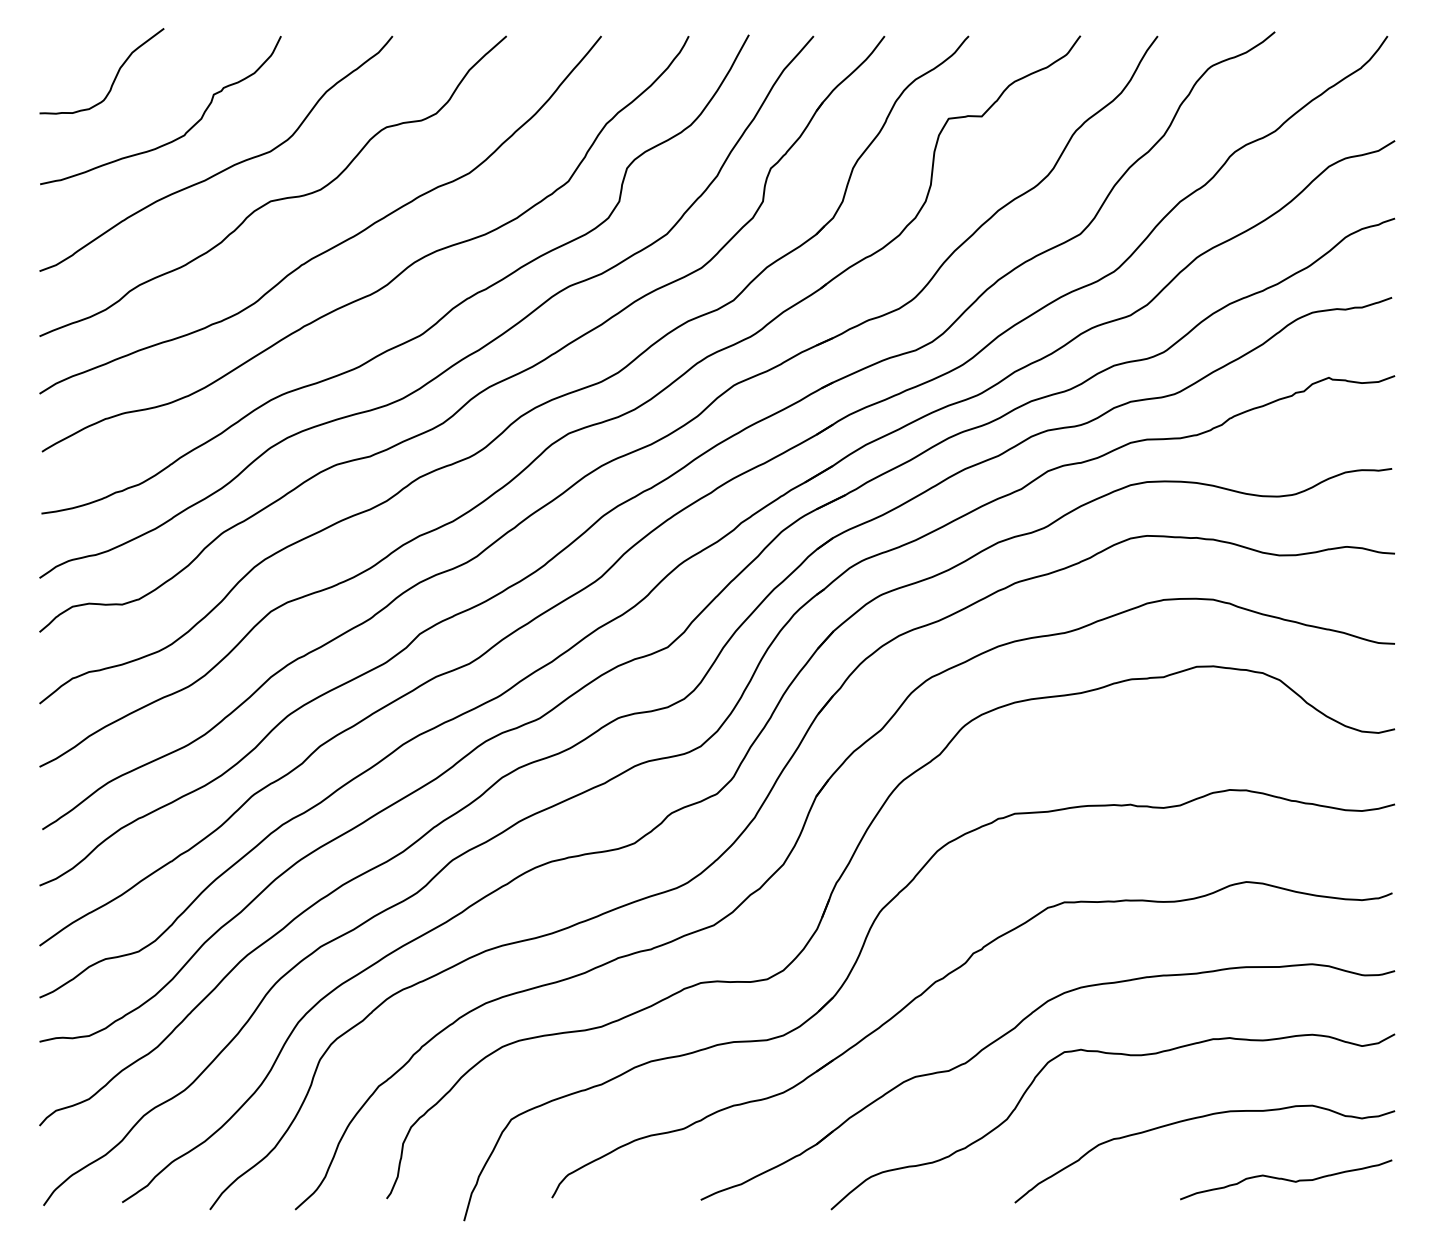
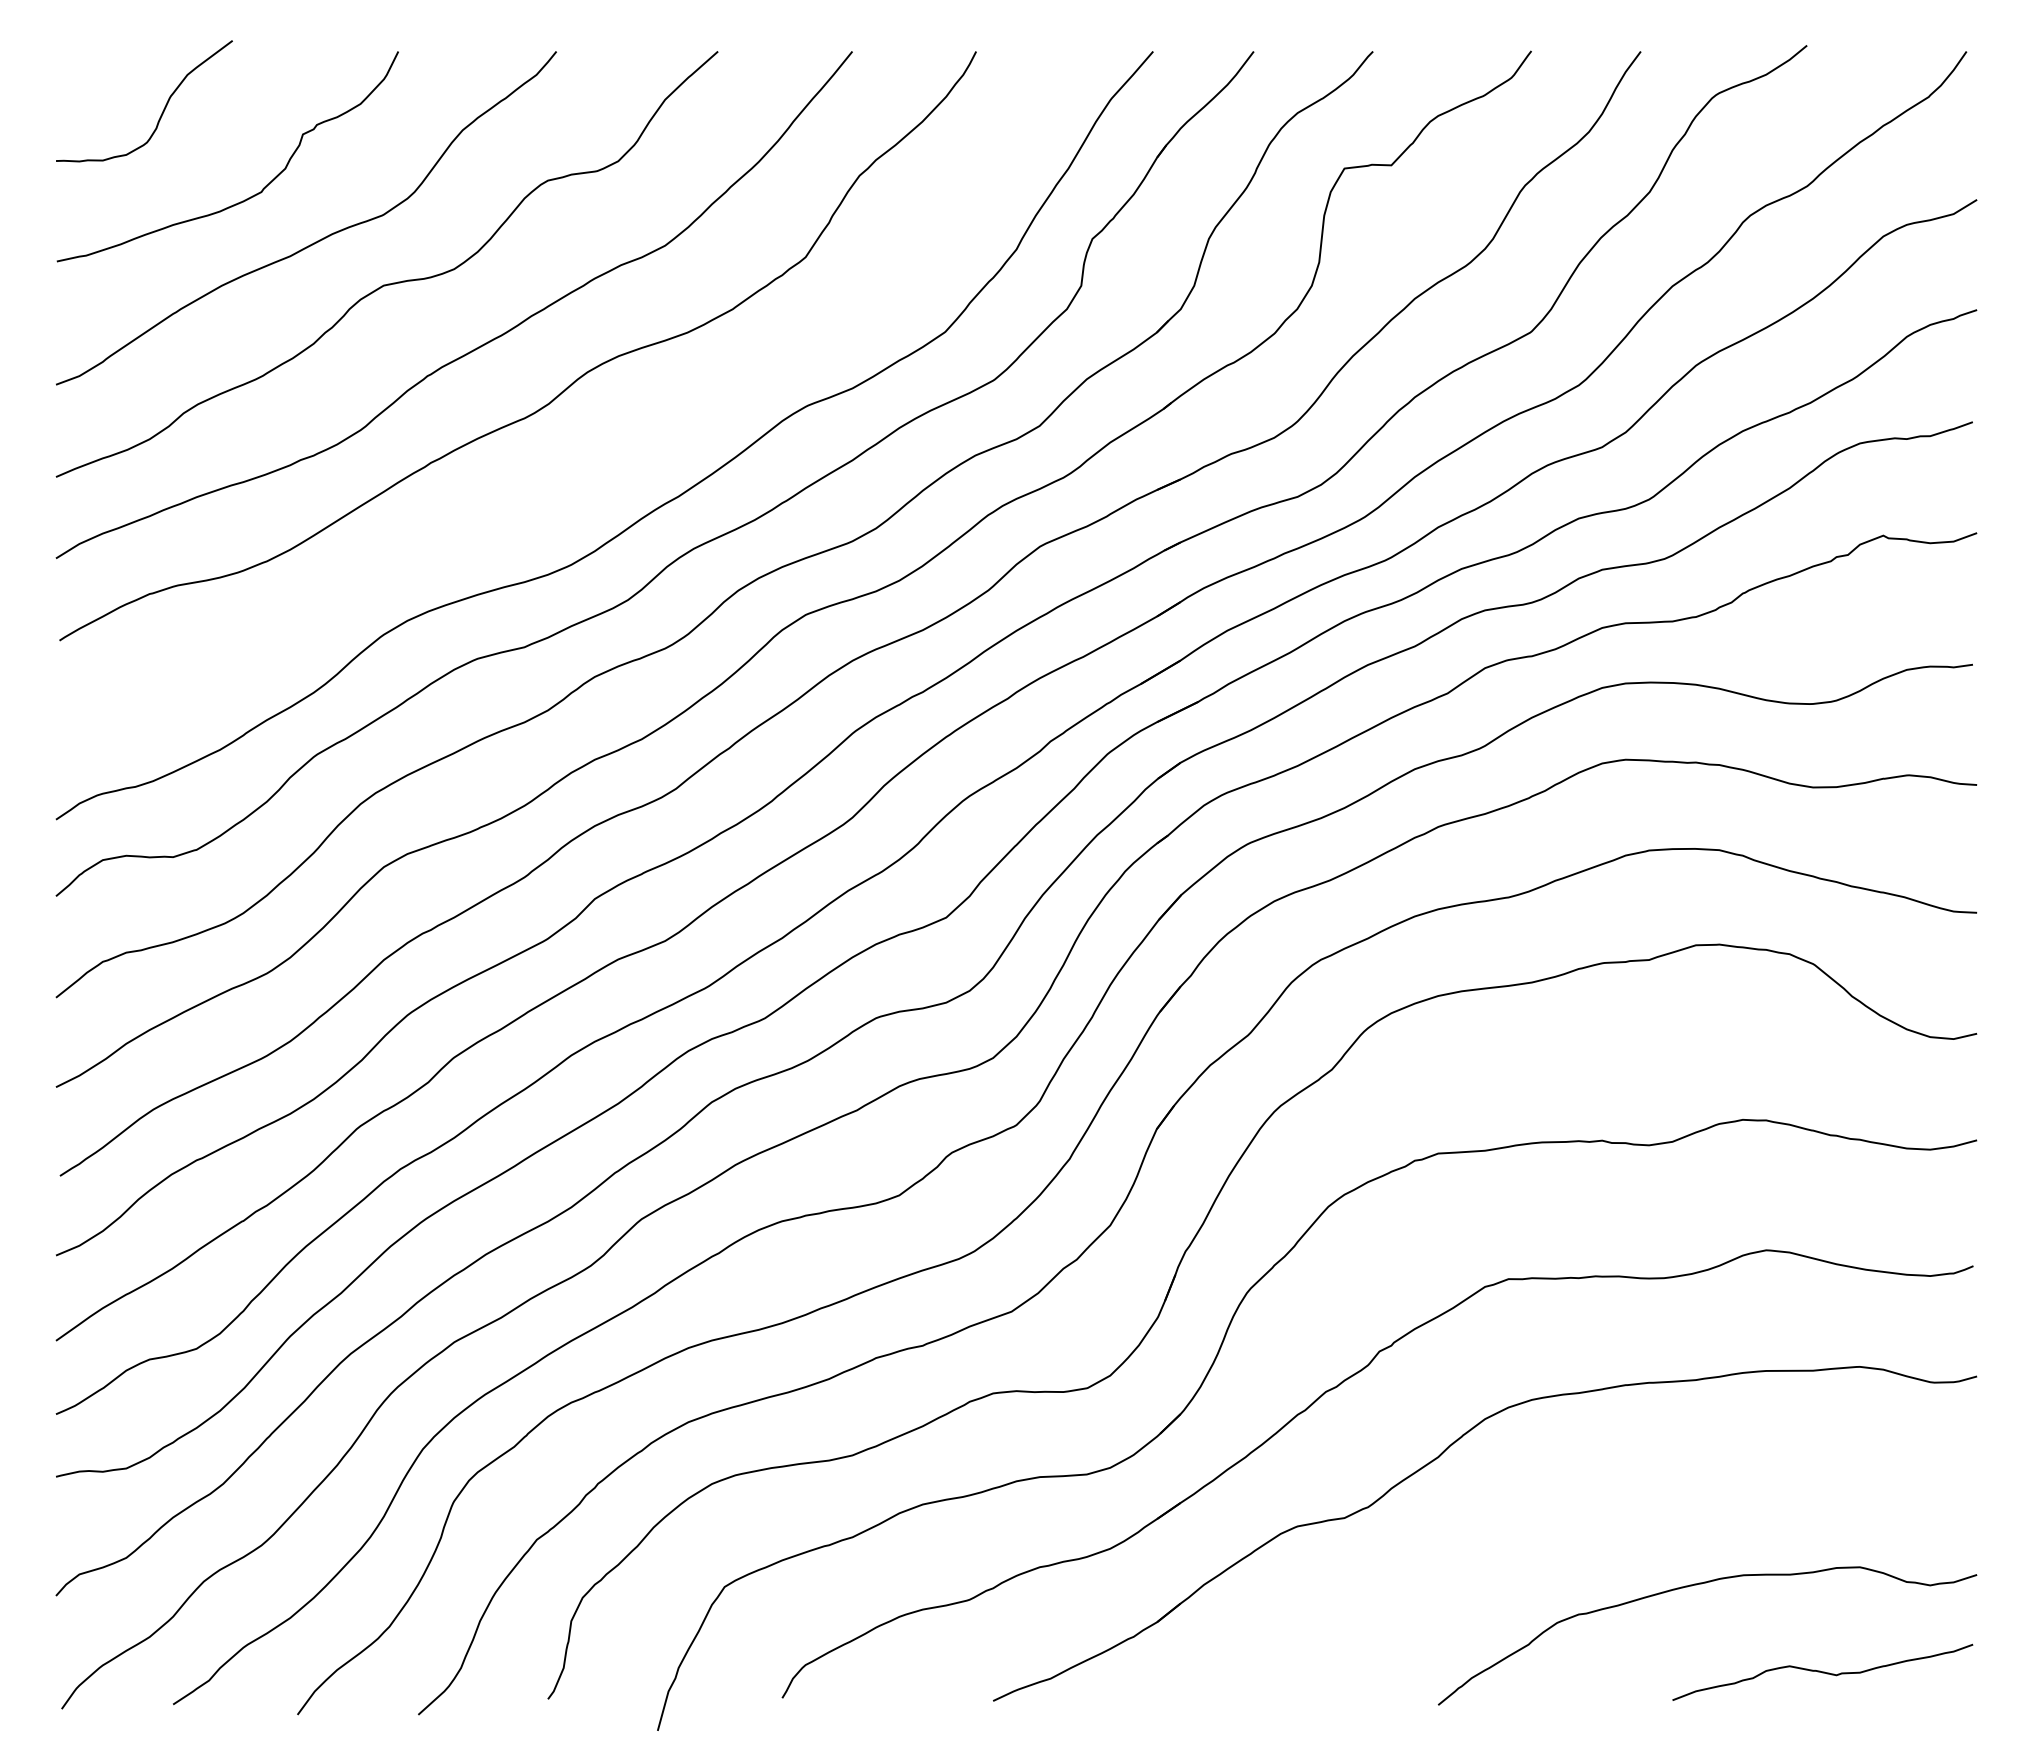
curve: (435, 323) -> (616, 458), removed
curve: (1122, 1055) -> (1590, 1495), removed

